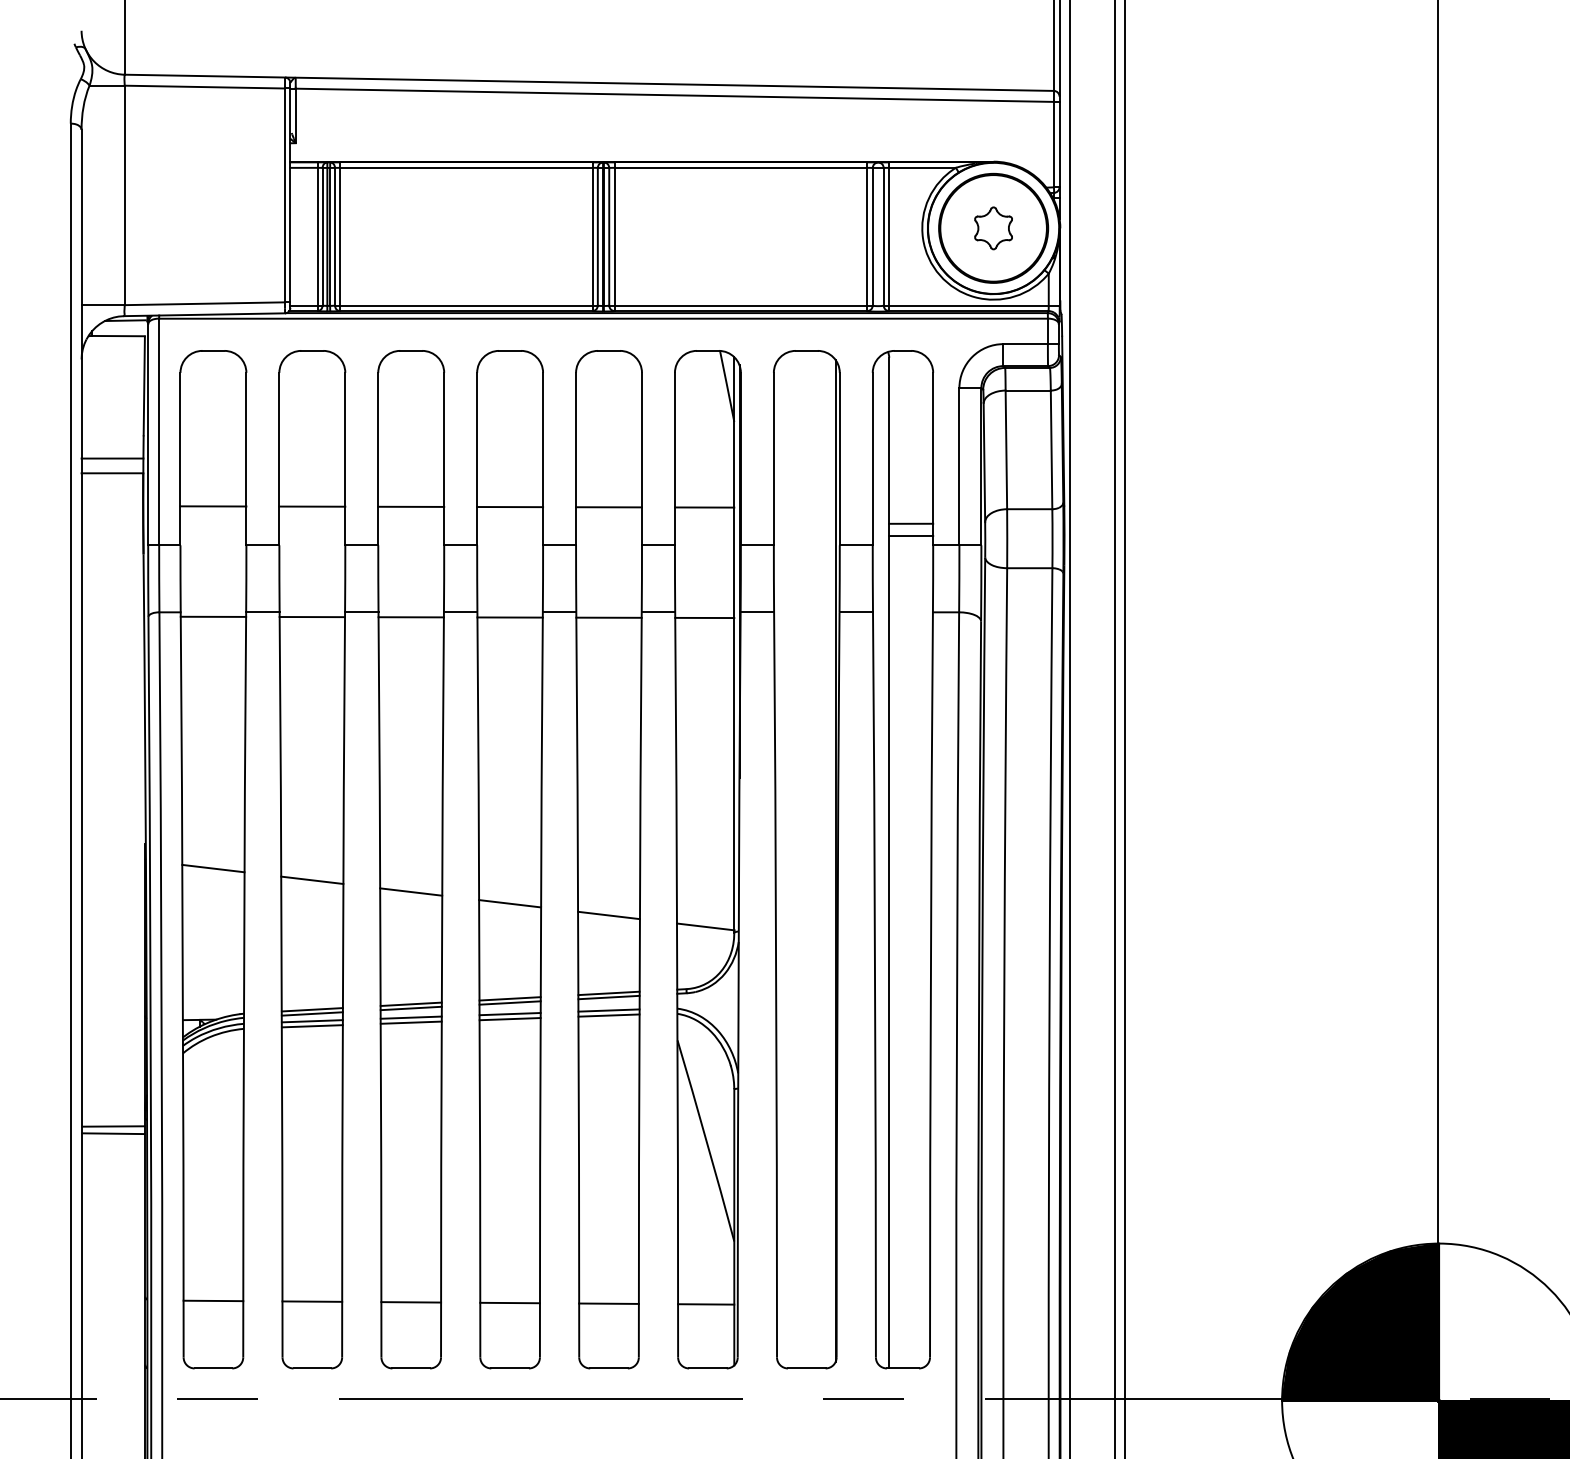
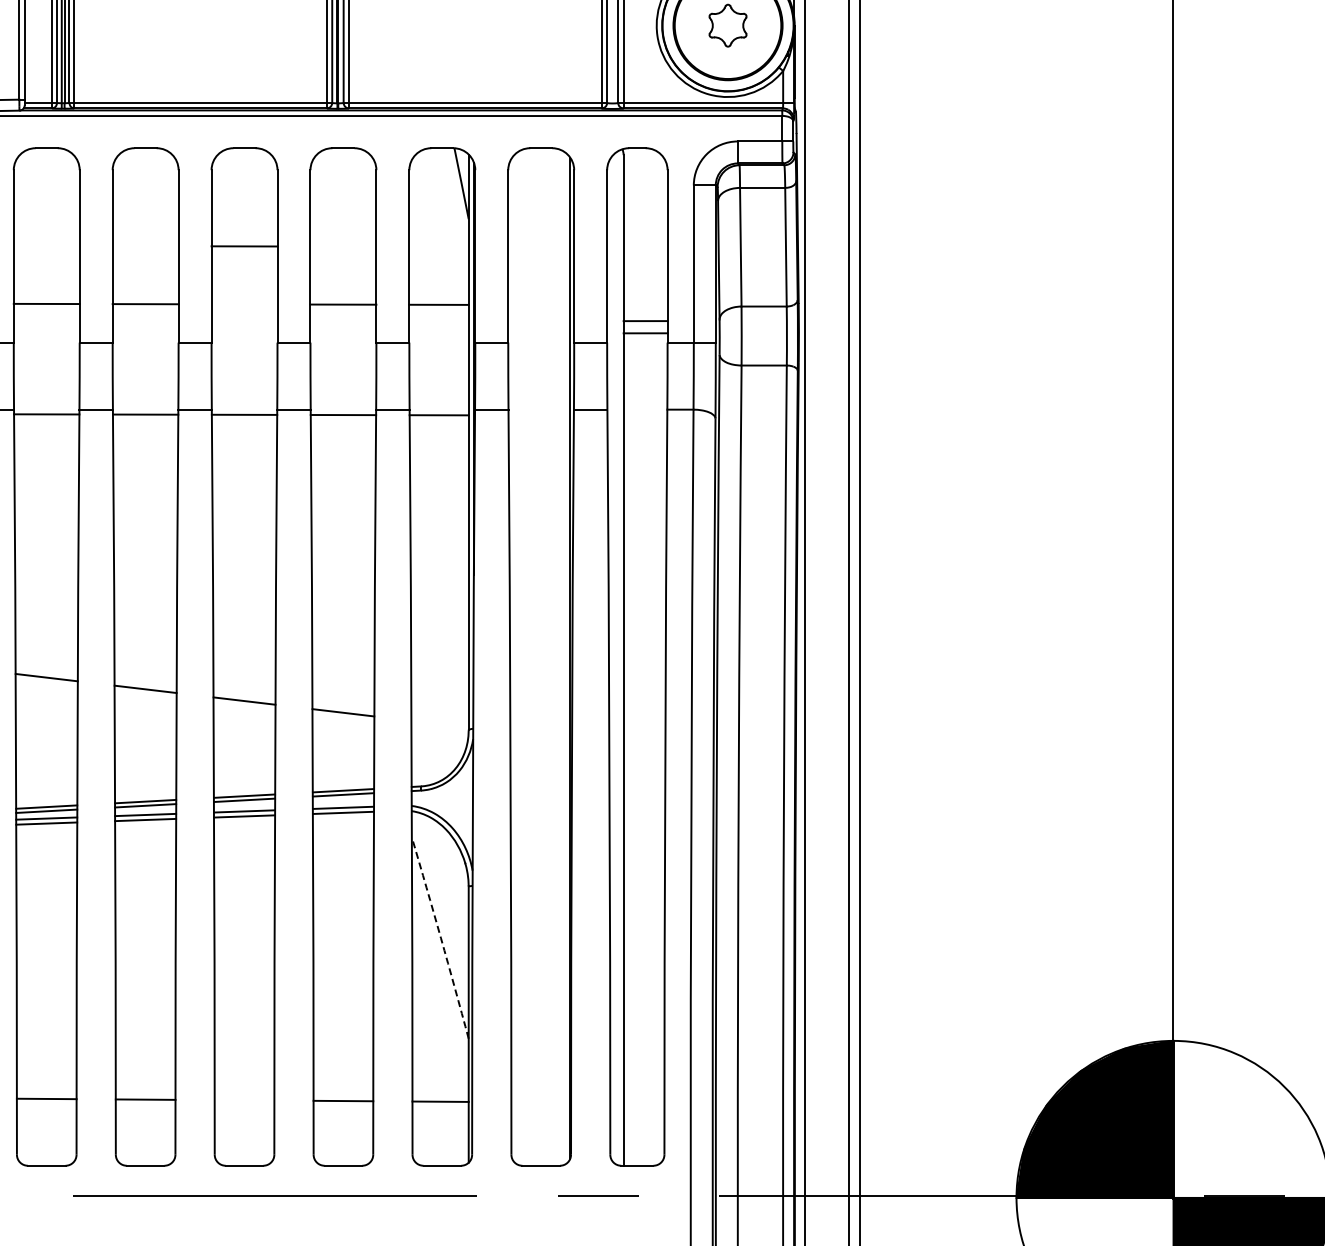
line: (510, 507) -> (244, 246), moved
line: (705, 926) -> (439, 723), removed
arc: (706, 1140) -> (440, 937), solid -> dashed
line: (509, 1302) -> (243, 1099), removed

